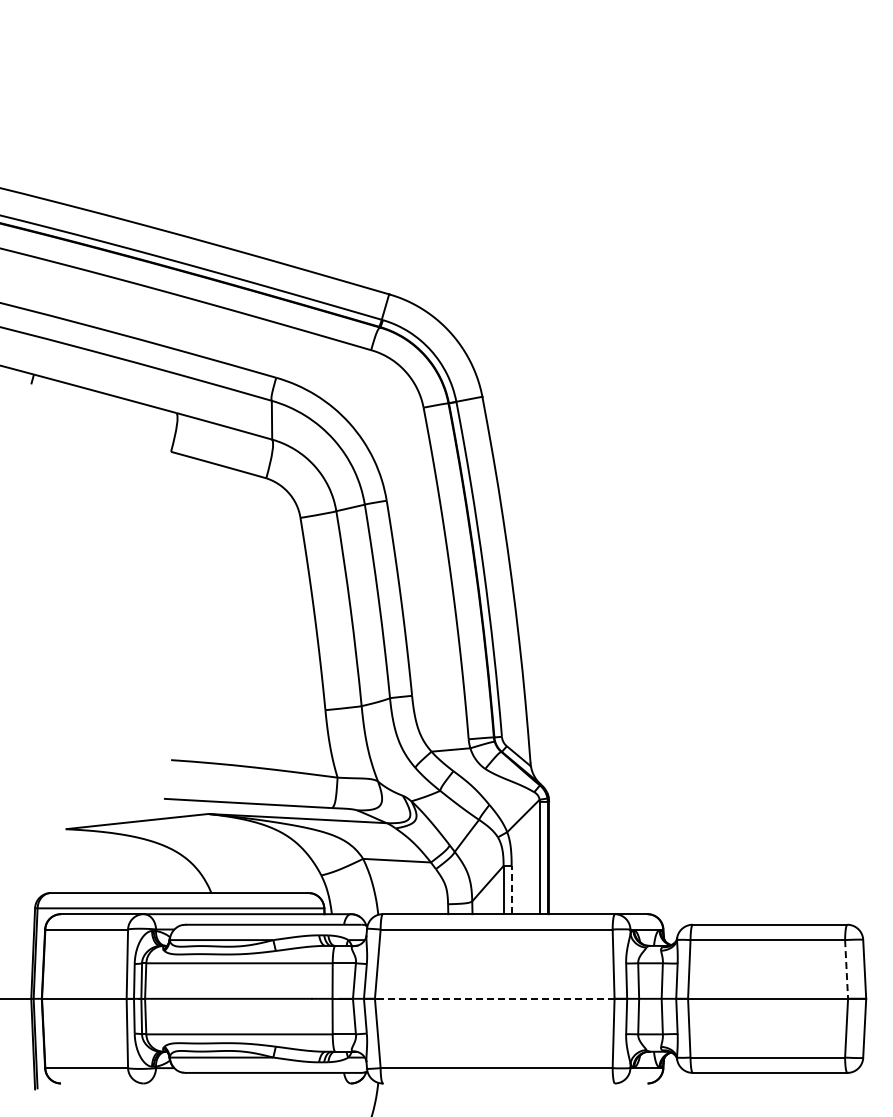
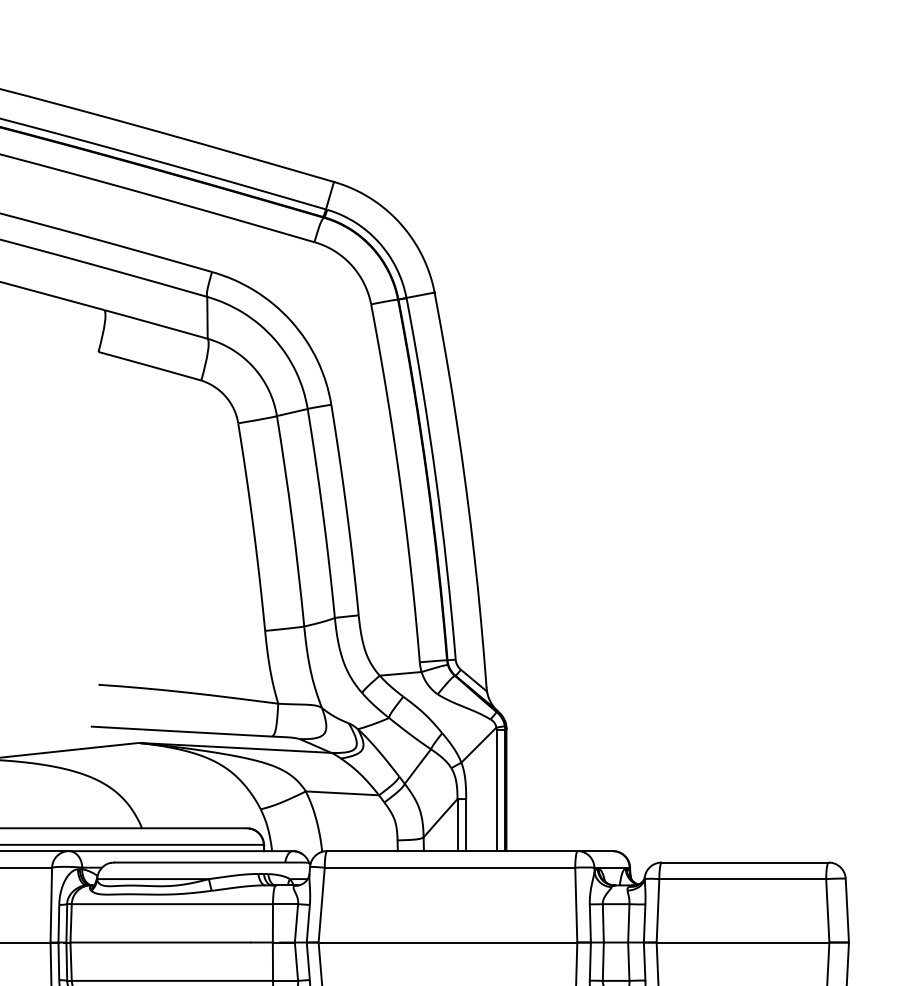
line: (511, 889) -> (466, 824), dashed -> solid
line: (846, 969) -> (827, 910), dashed -> solid
line: (494, 998) -> (447, 942), dashed -> solid

